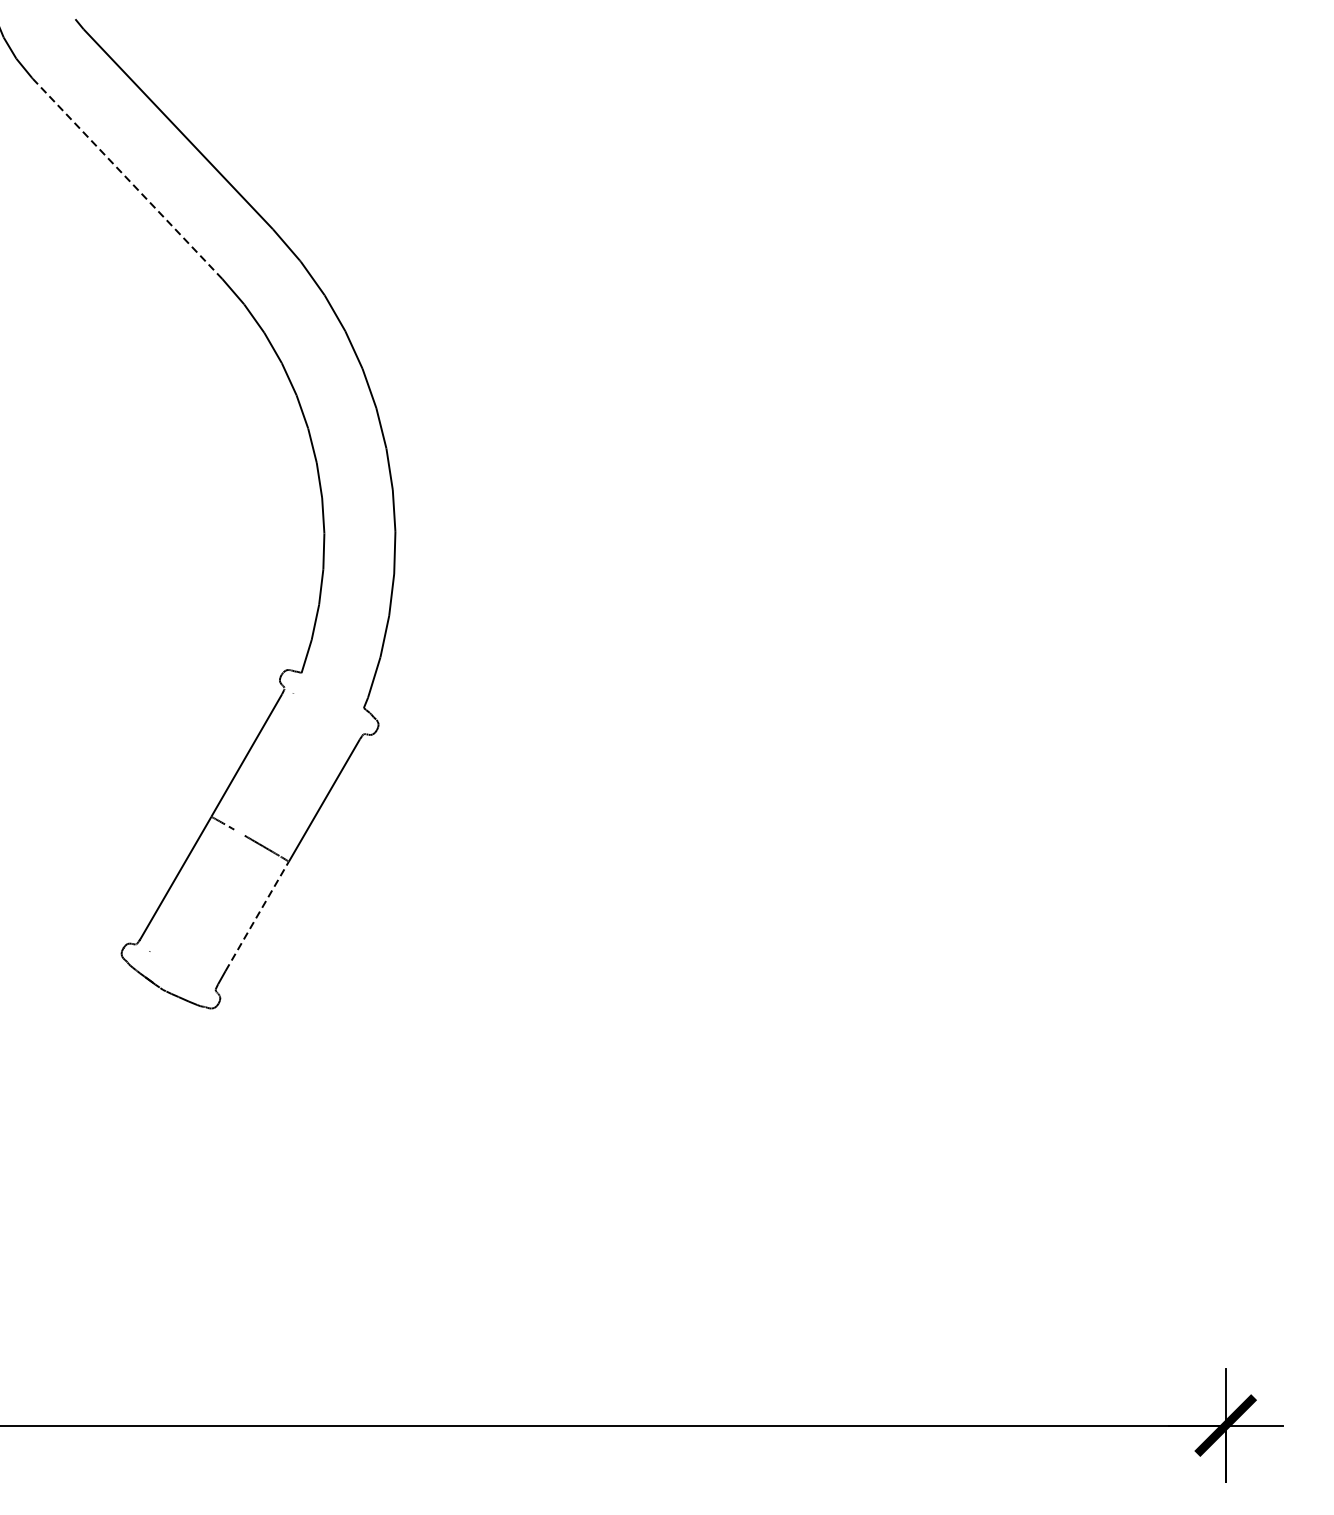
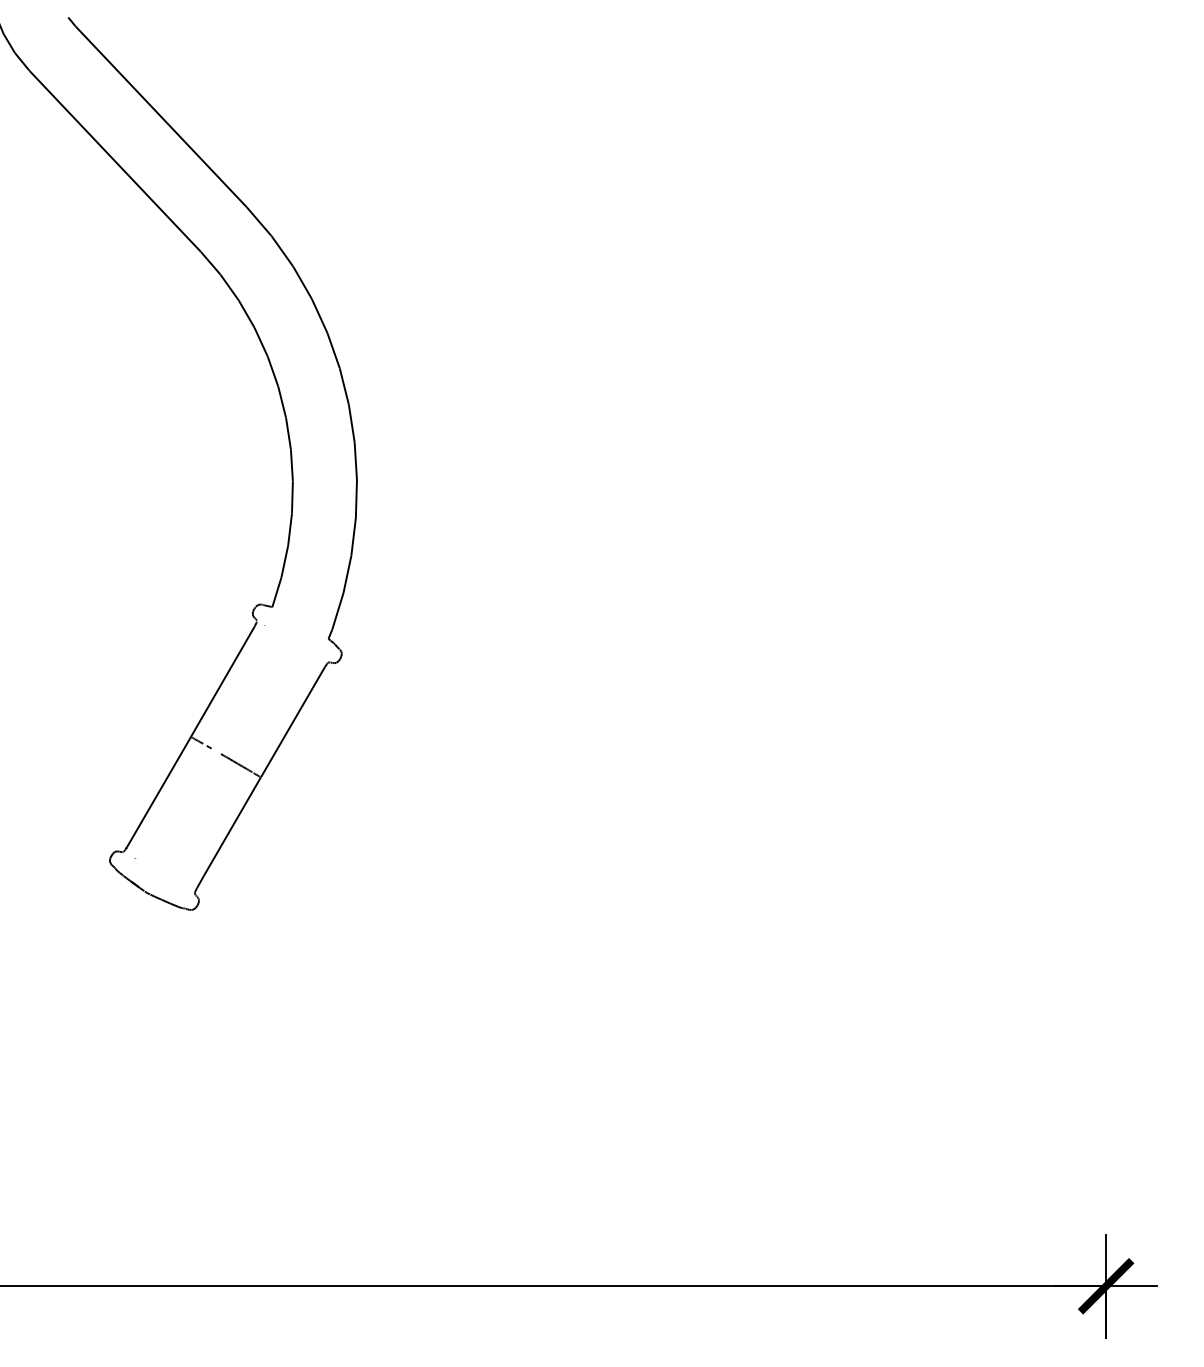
line: (127, 178) -> (115, 161), dashed -> solid
line: (257, 916) -> (232, 826), dashed -> solid

